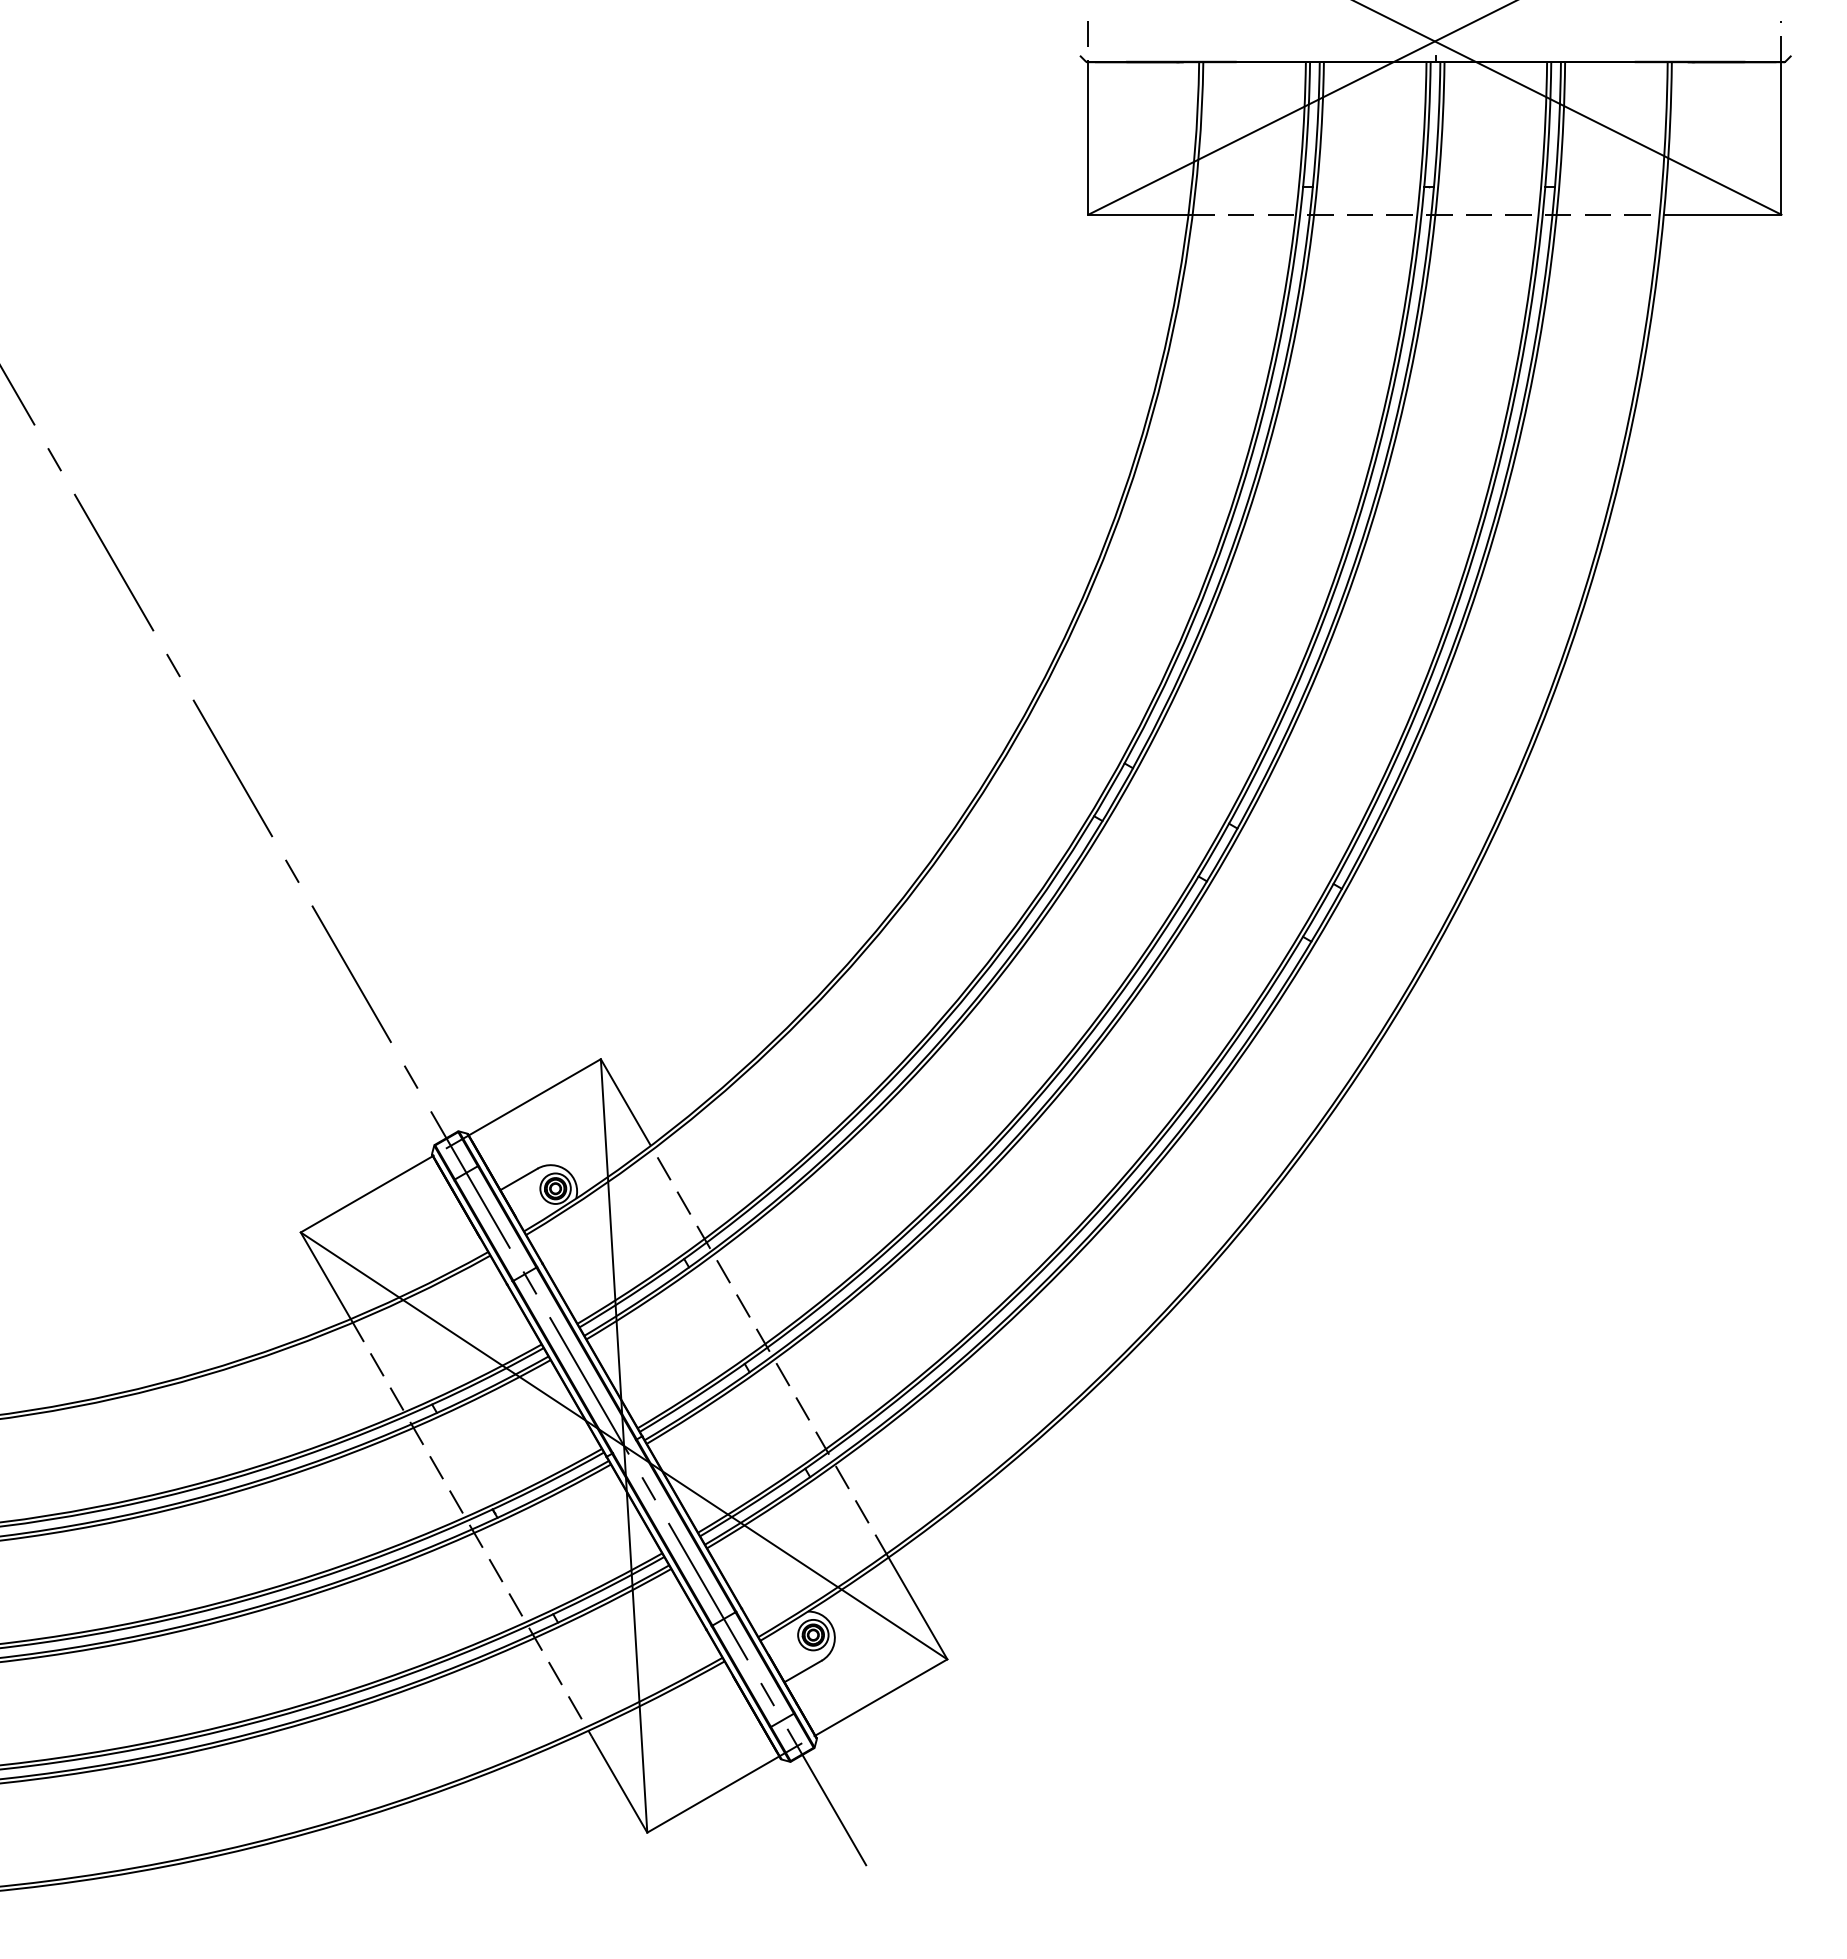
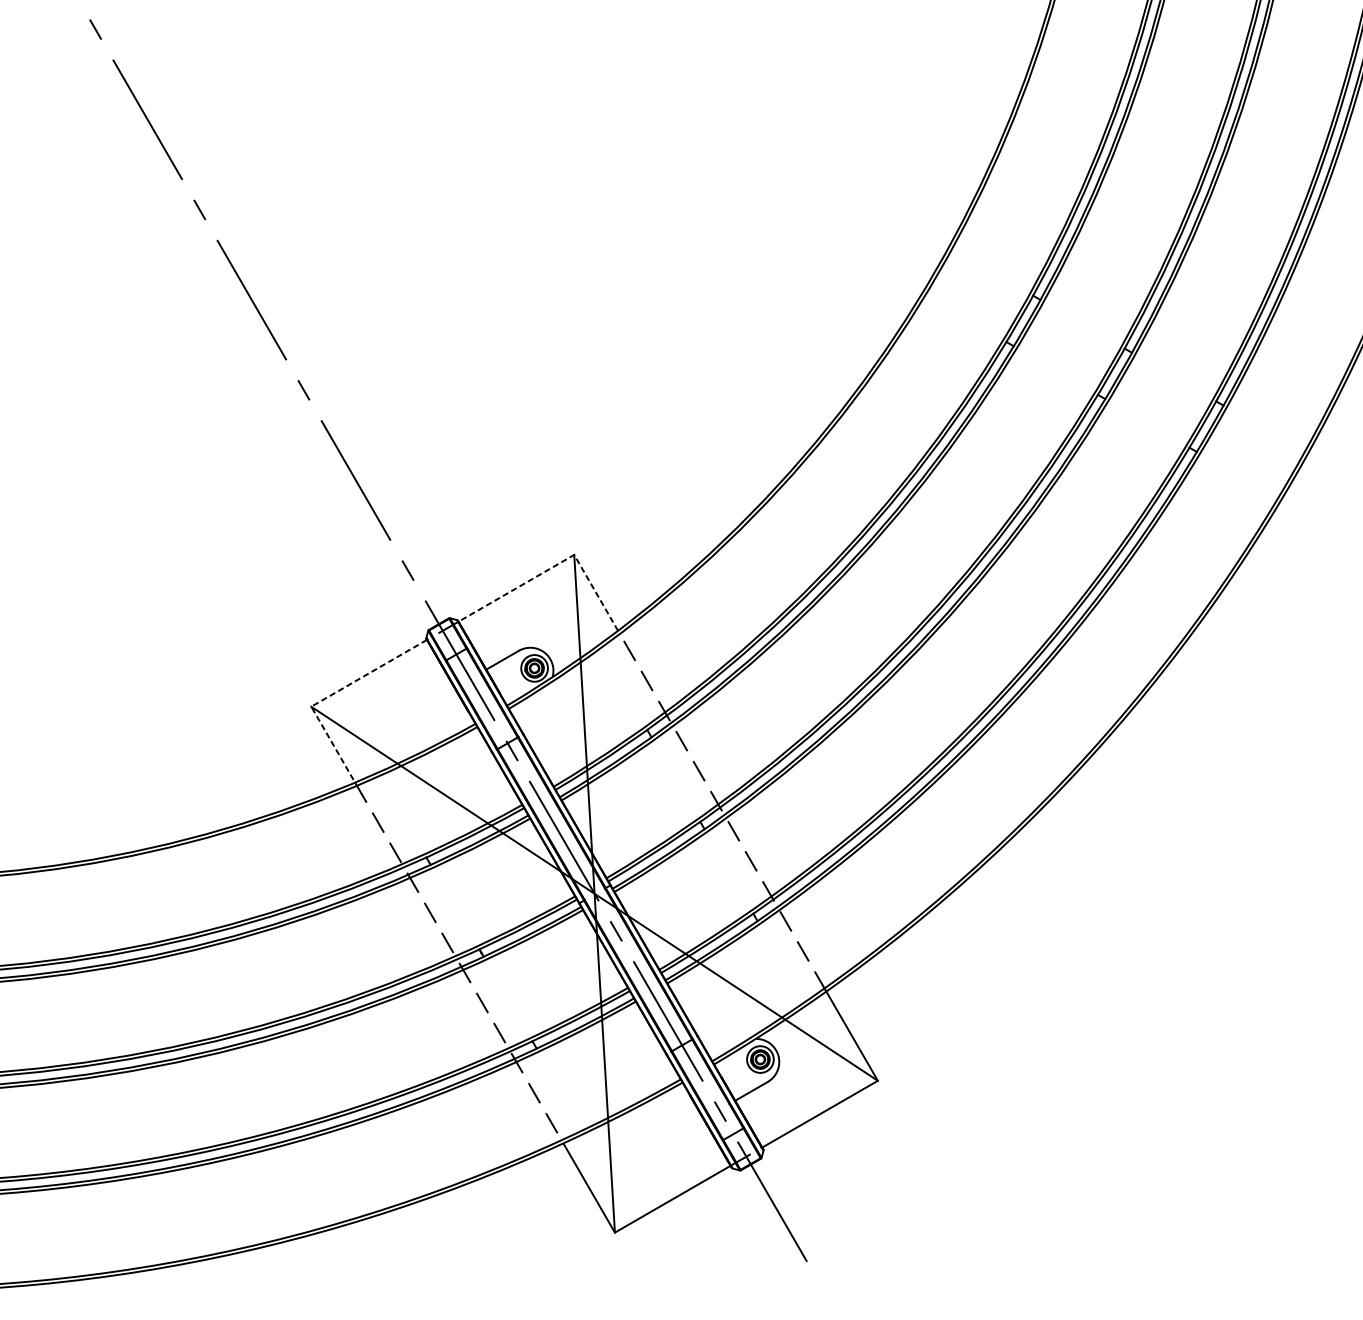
line: (578, 1072) -> (554, 566), solid -> dashed
line: (322, 1220) -> (330, 696), solid -> dashed

